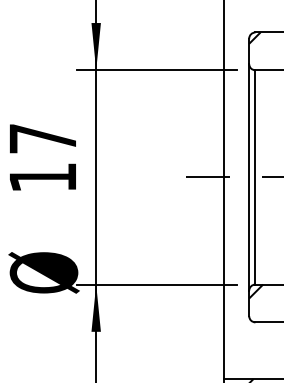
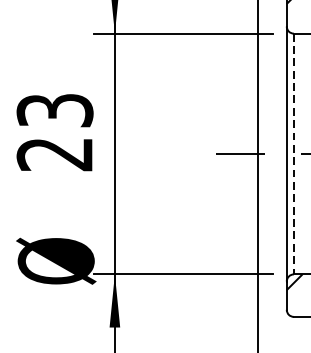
text: (42, 158) -> (54, 132), 17 -> 23
line: (255, 177) -> (293, 154), solid -> dashed

